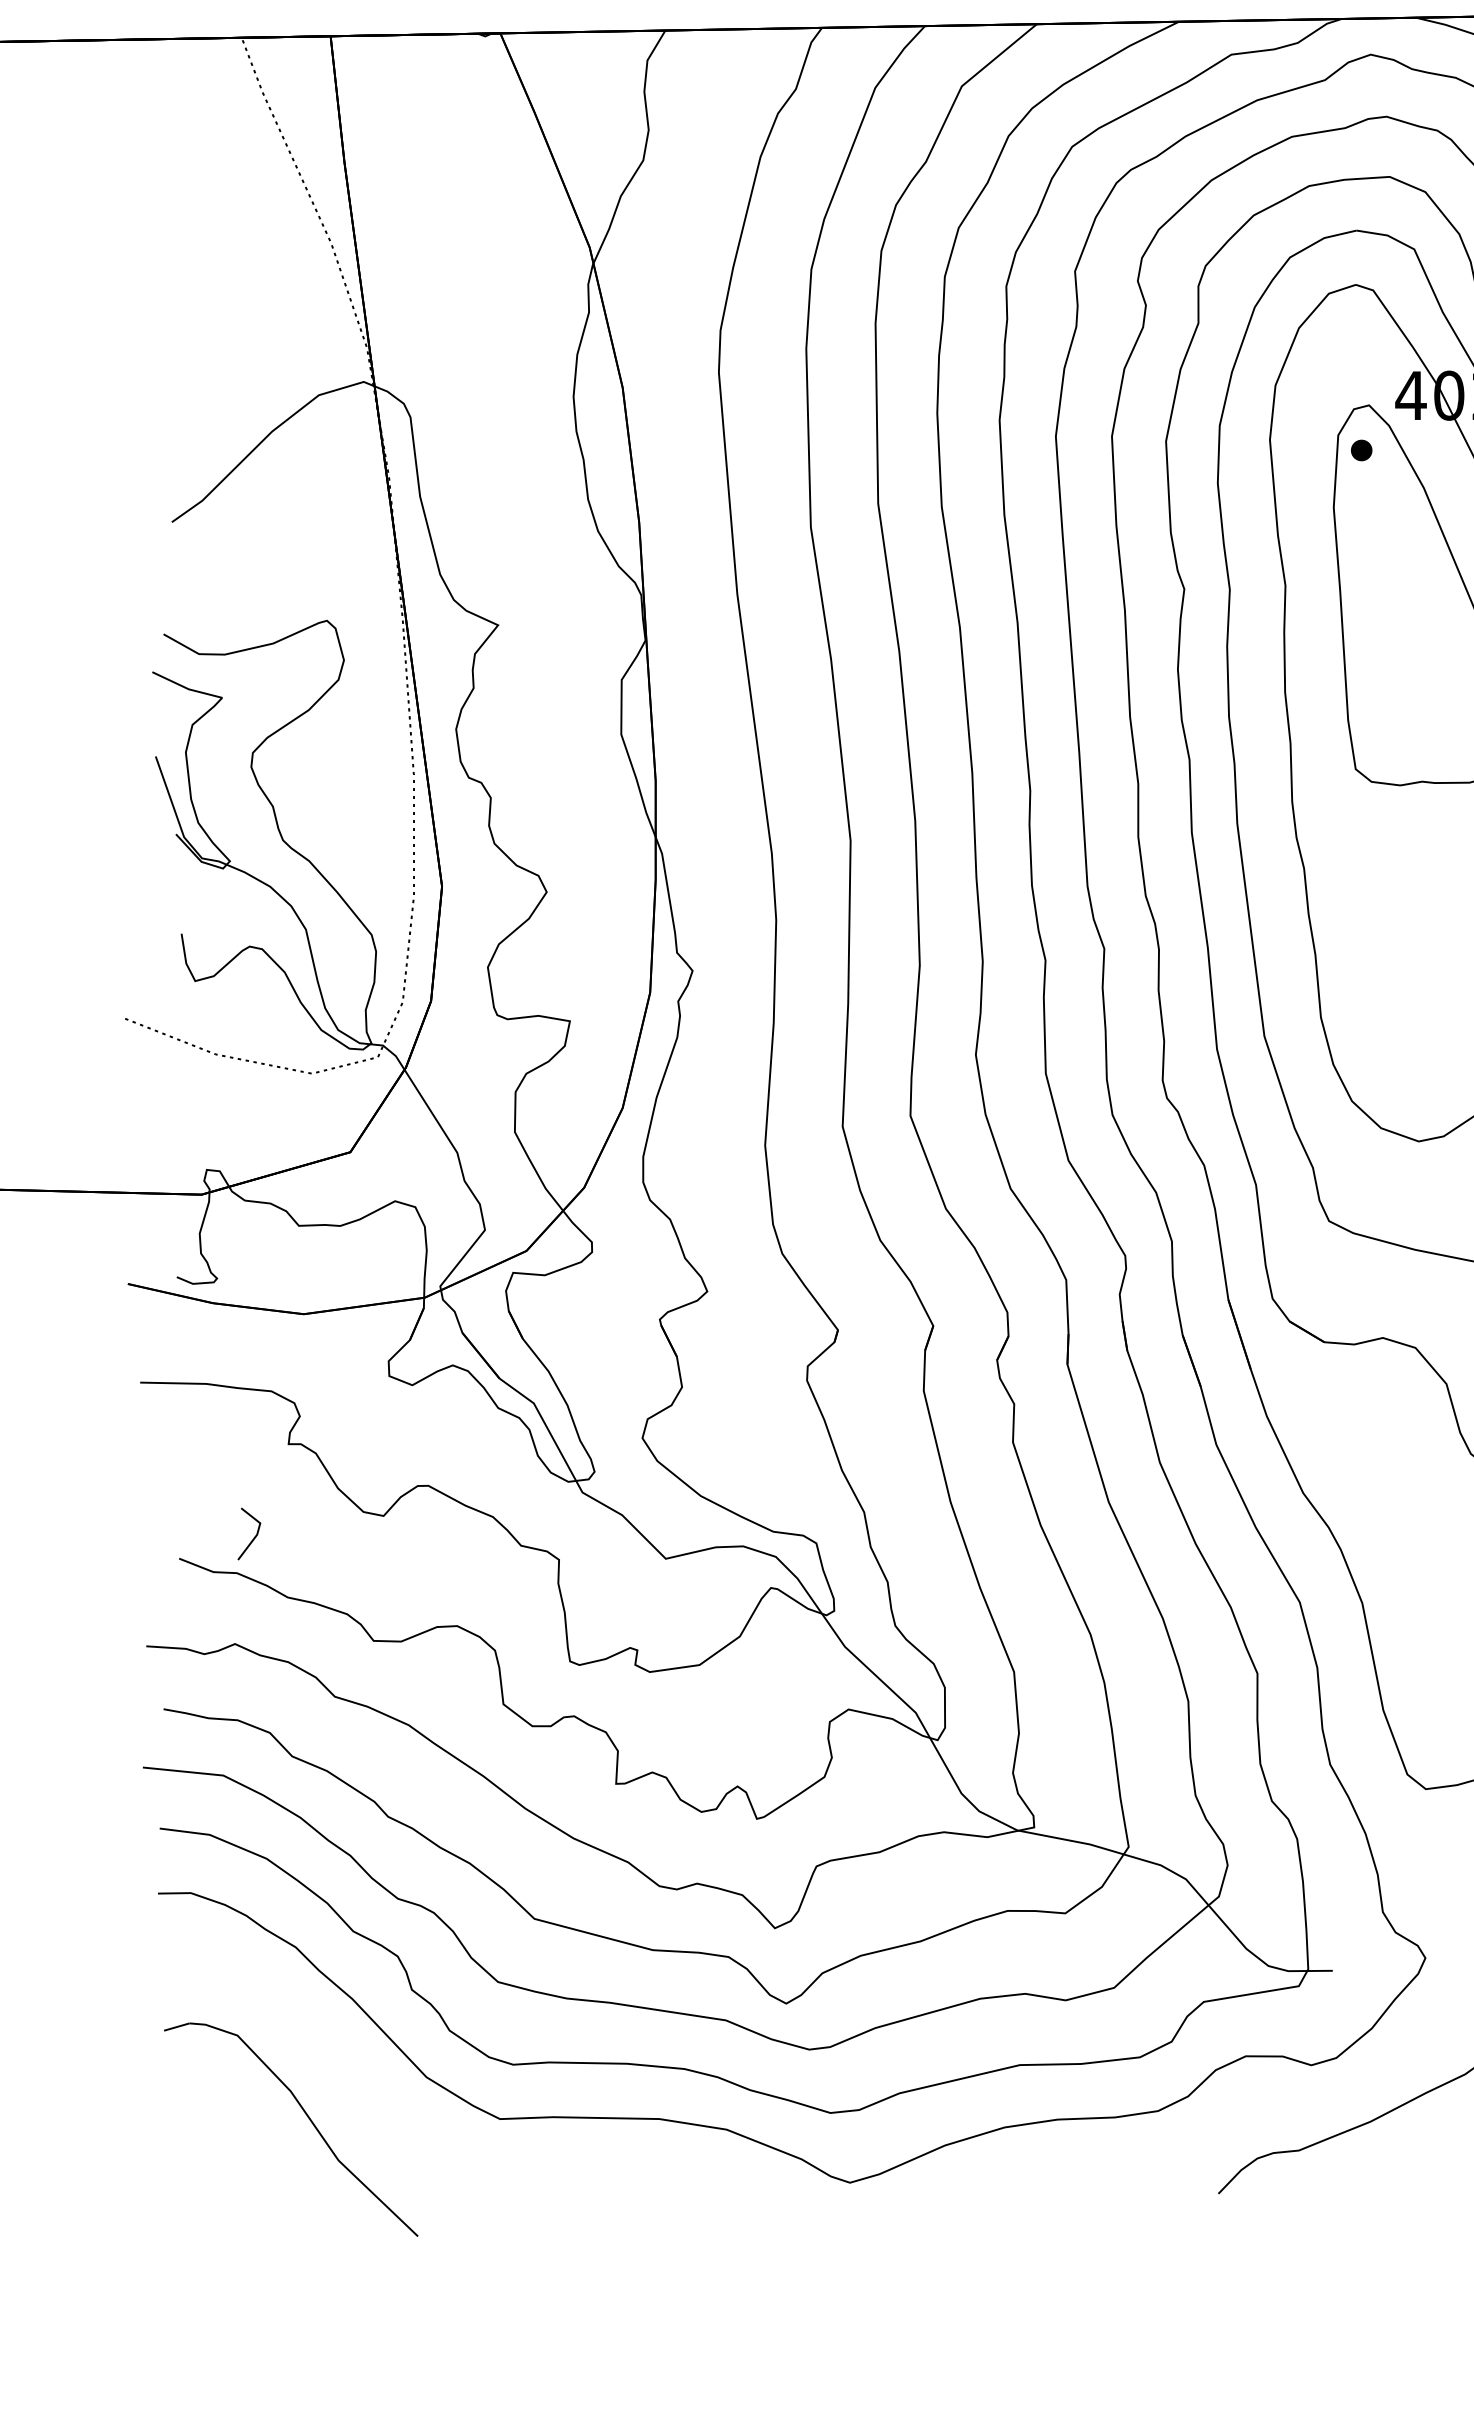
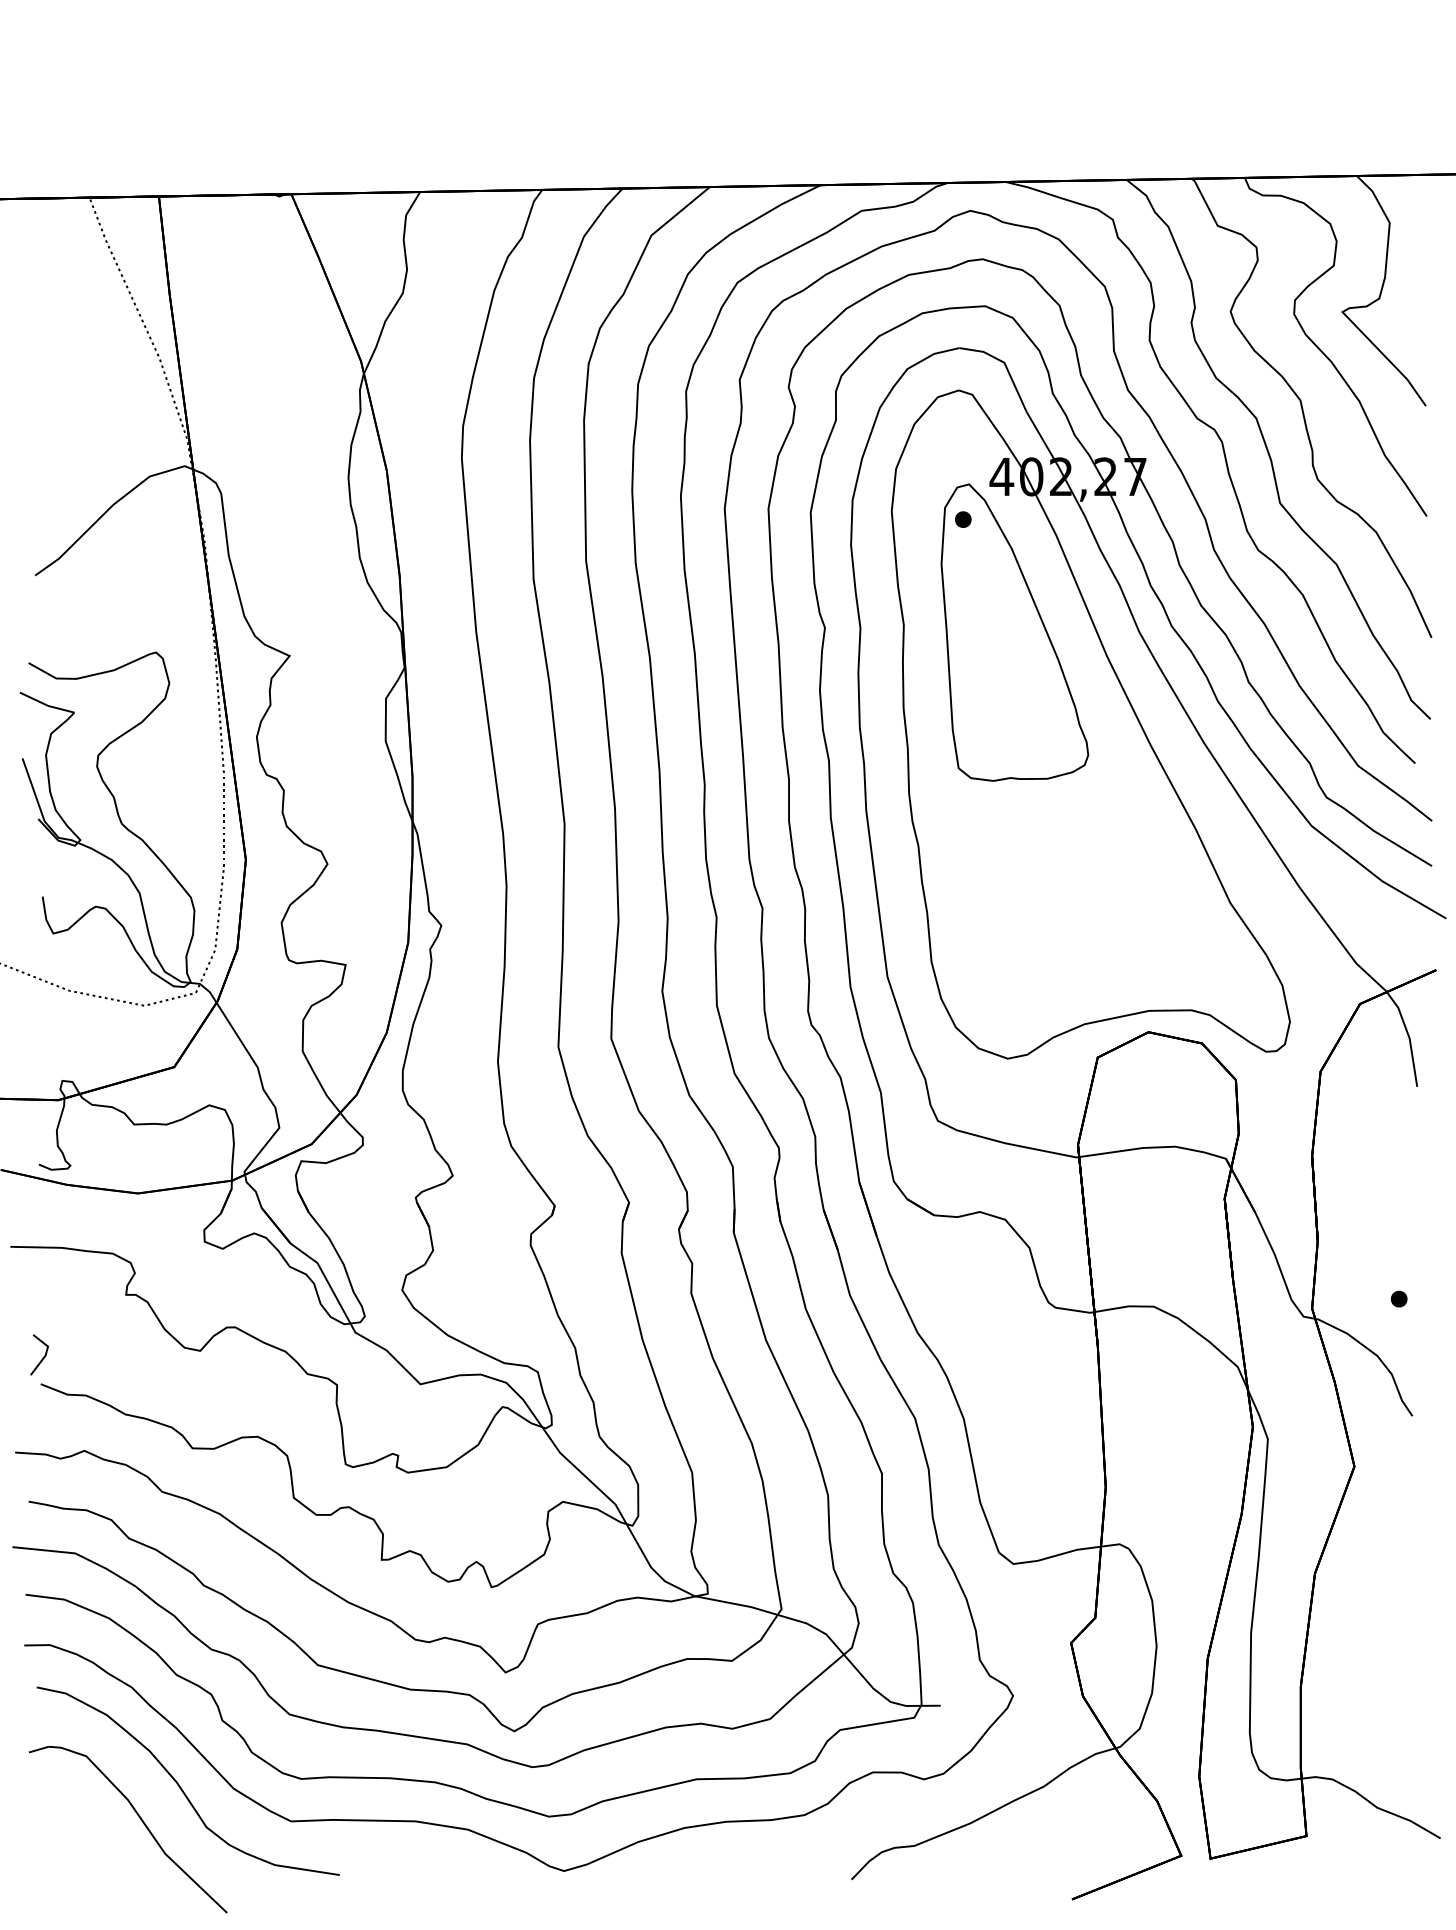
line: (253, 1537) -> (42, 1357), moved
curve: (356, 2071) -> (179, 1784), added

